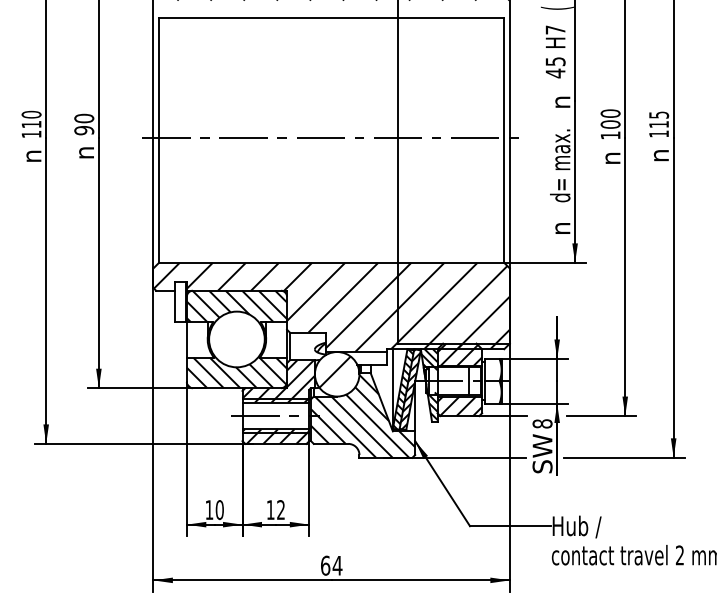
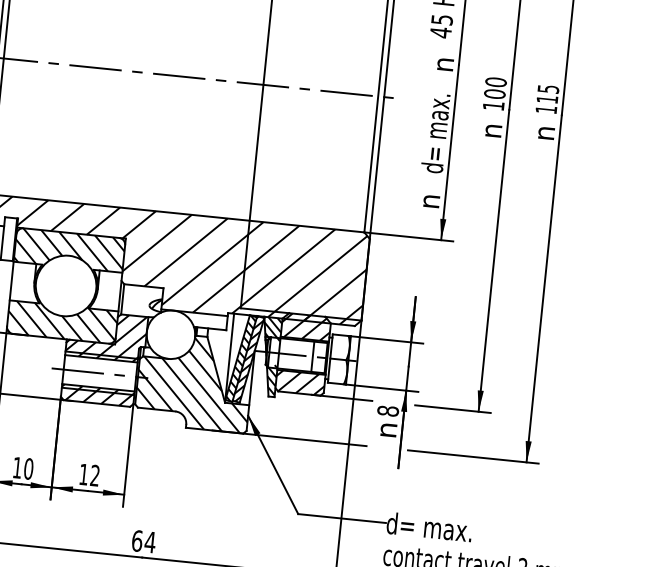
hatch: (334, 371) -> (168, 331), removed
text: (542, 453) -> (384, 443), SW -> n
text: (591, 526) -> (429, 527), Hub / -> d= max.

